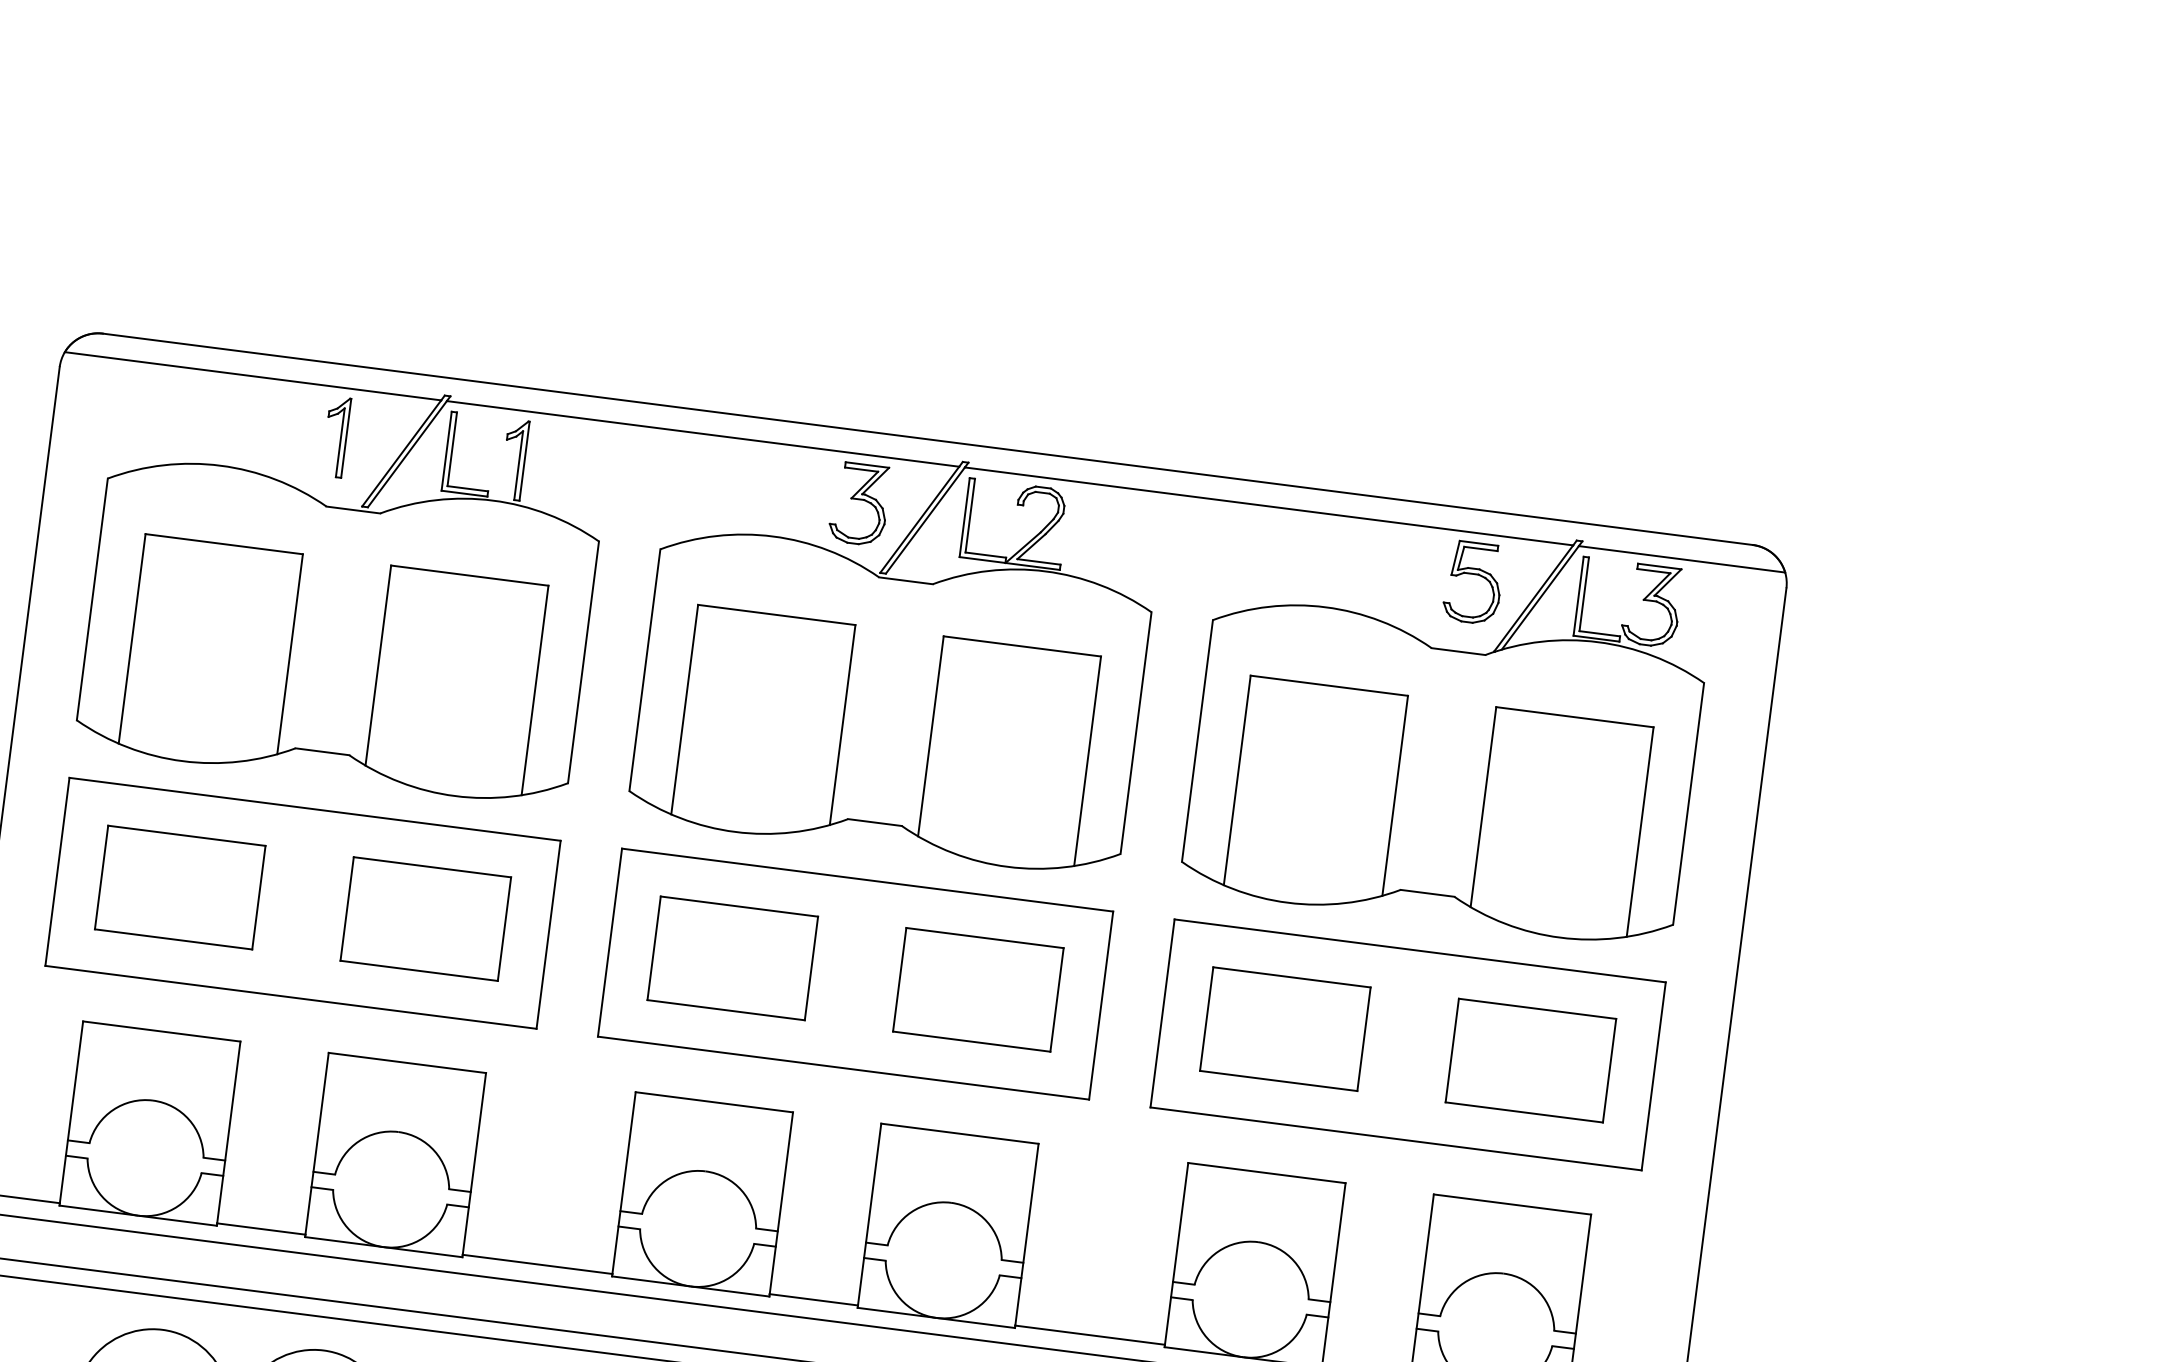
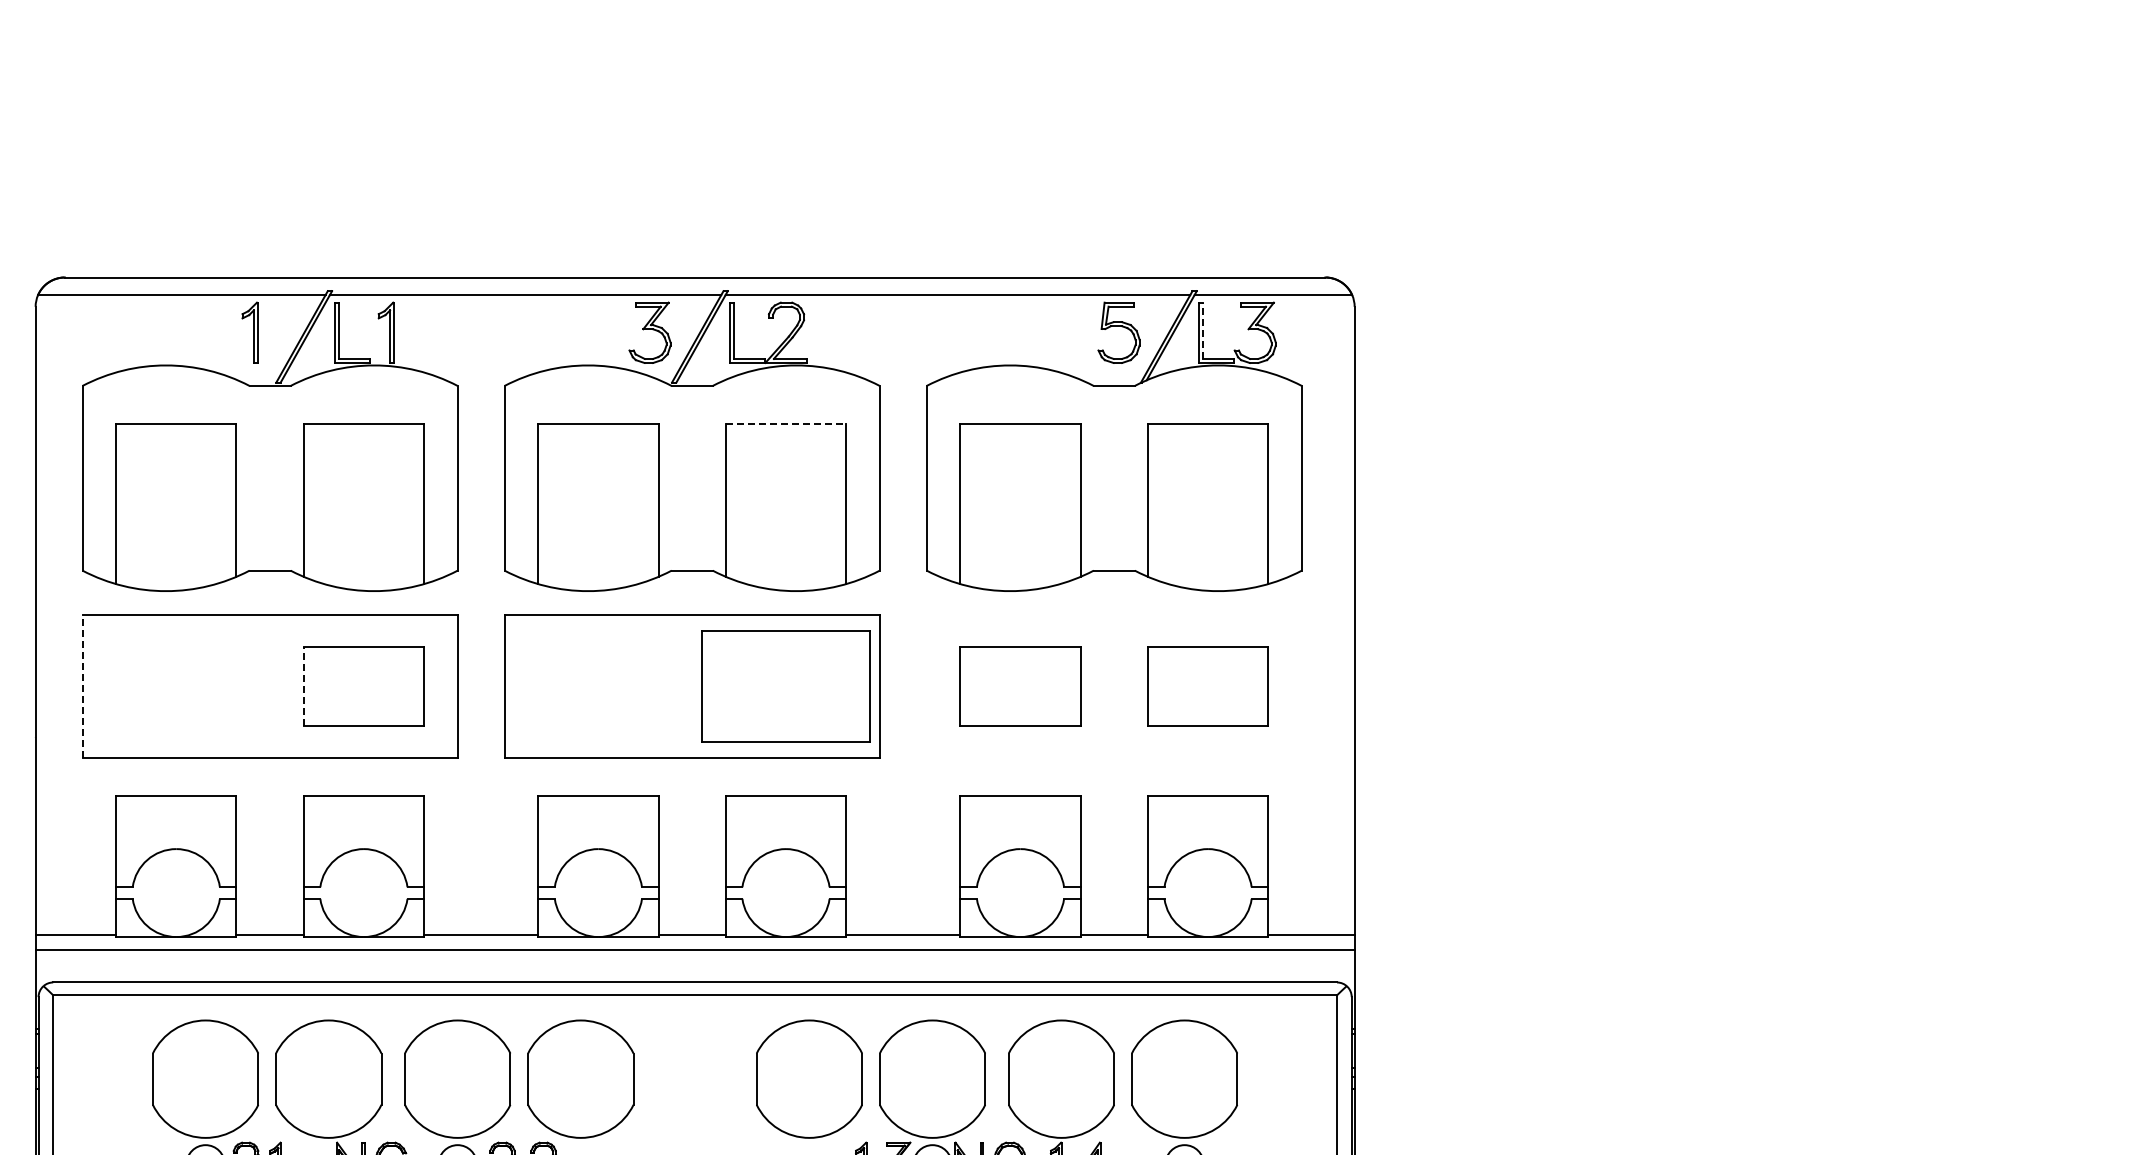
line: (1584, 593) -> (1203, 330), solid -> dashed
line: (1022, 647) -> (786, 424), solid -> dashed
line: (57, 871) -> (82, 686), solid -> dashed
part: (179, 887) -> (175, 686), removed
line: (346, 909) -> (303, 686), solid -> dashed
part: (732, 958) -> (598, 686), removed
part: (977, 989) -> (785, 686), size x1.4
part: (1408, 1045) -> (1114, 686), removed

